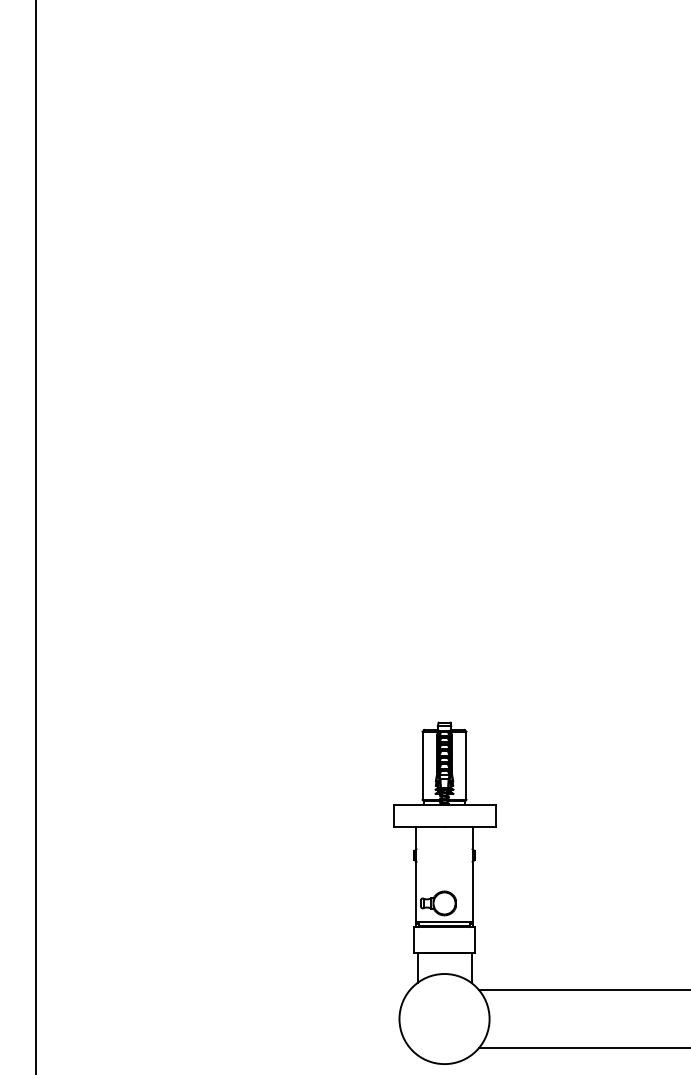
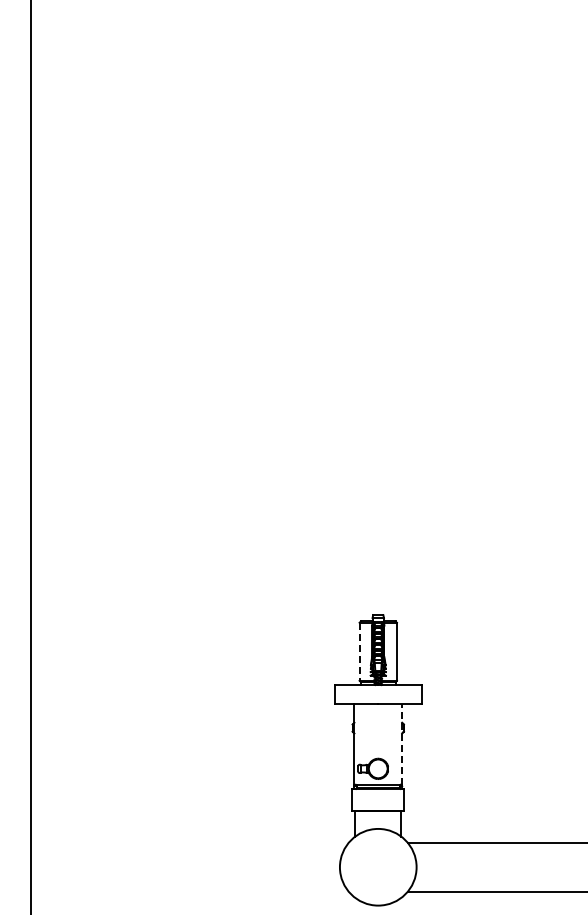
line: (422, 766) -> (359, 652), solid -> dashed
line: (473, 874) -> (402, 744), solid -> dashed

